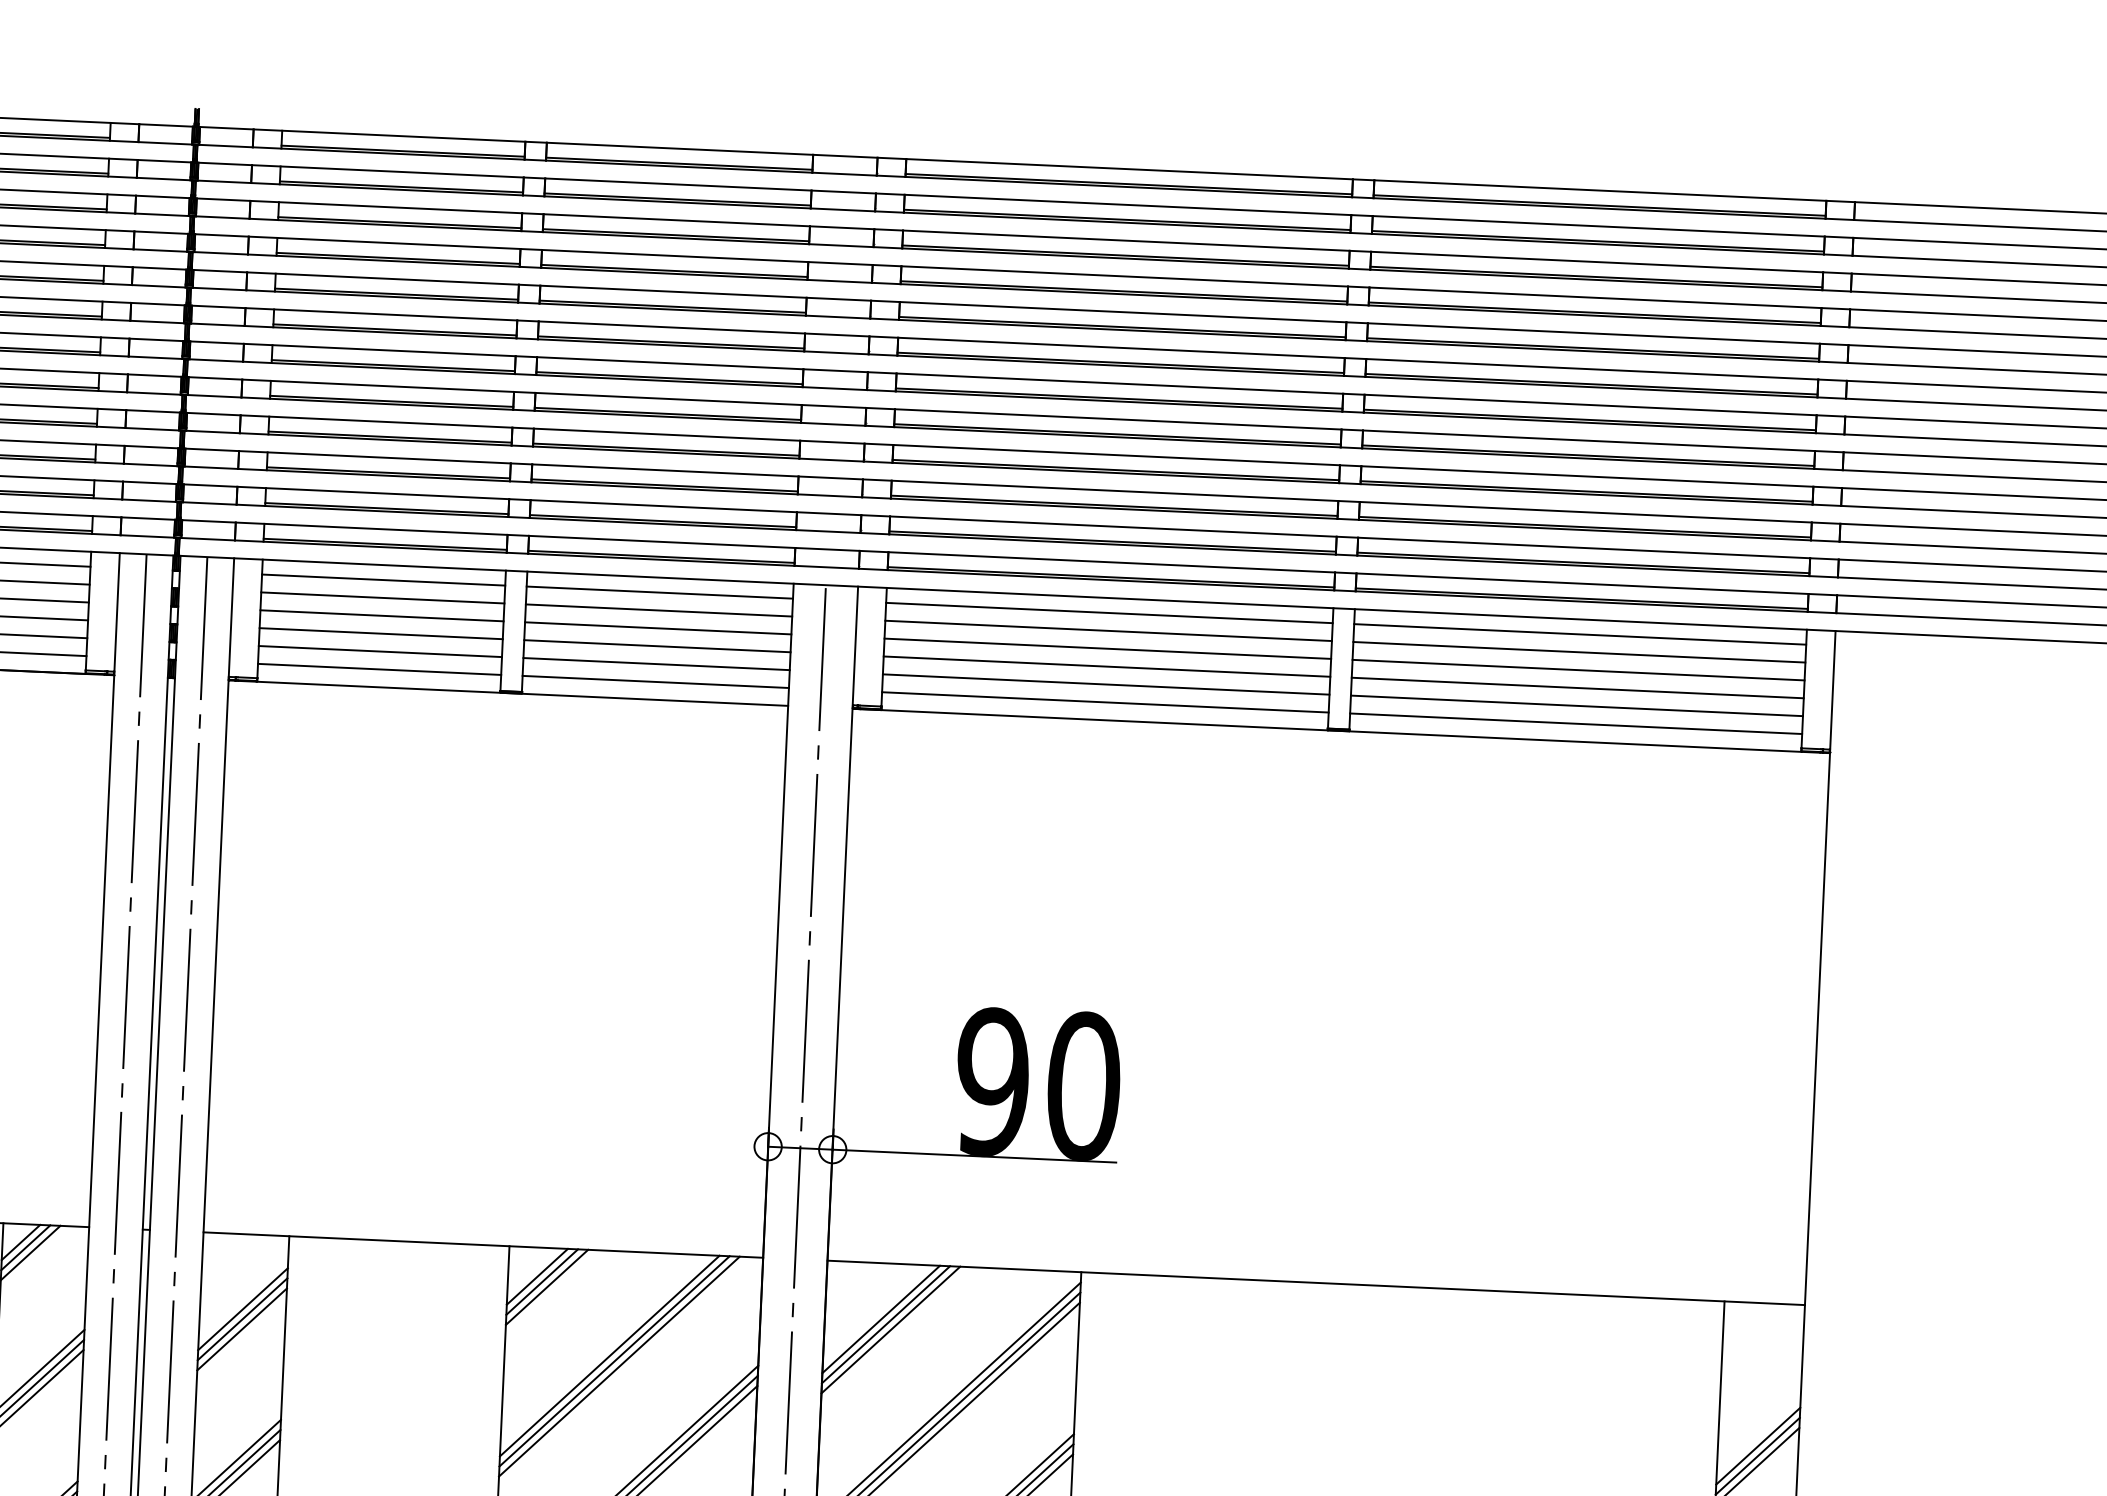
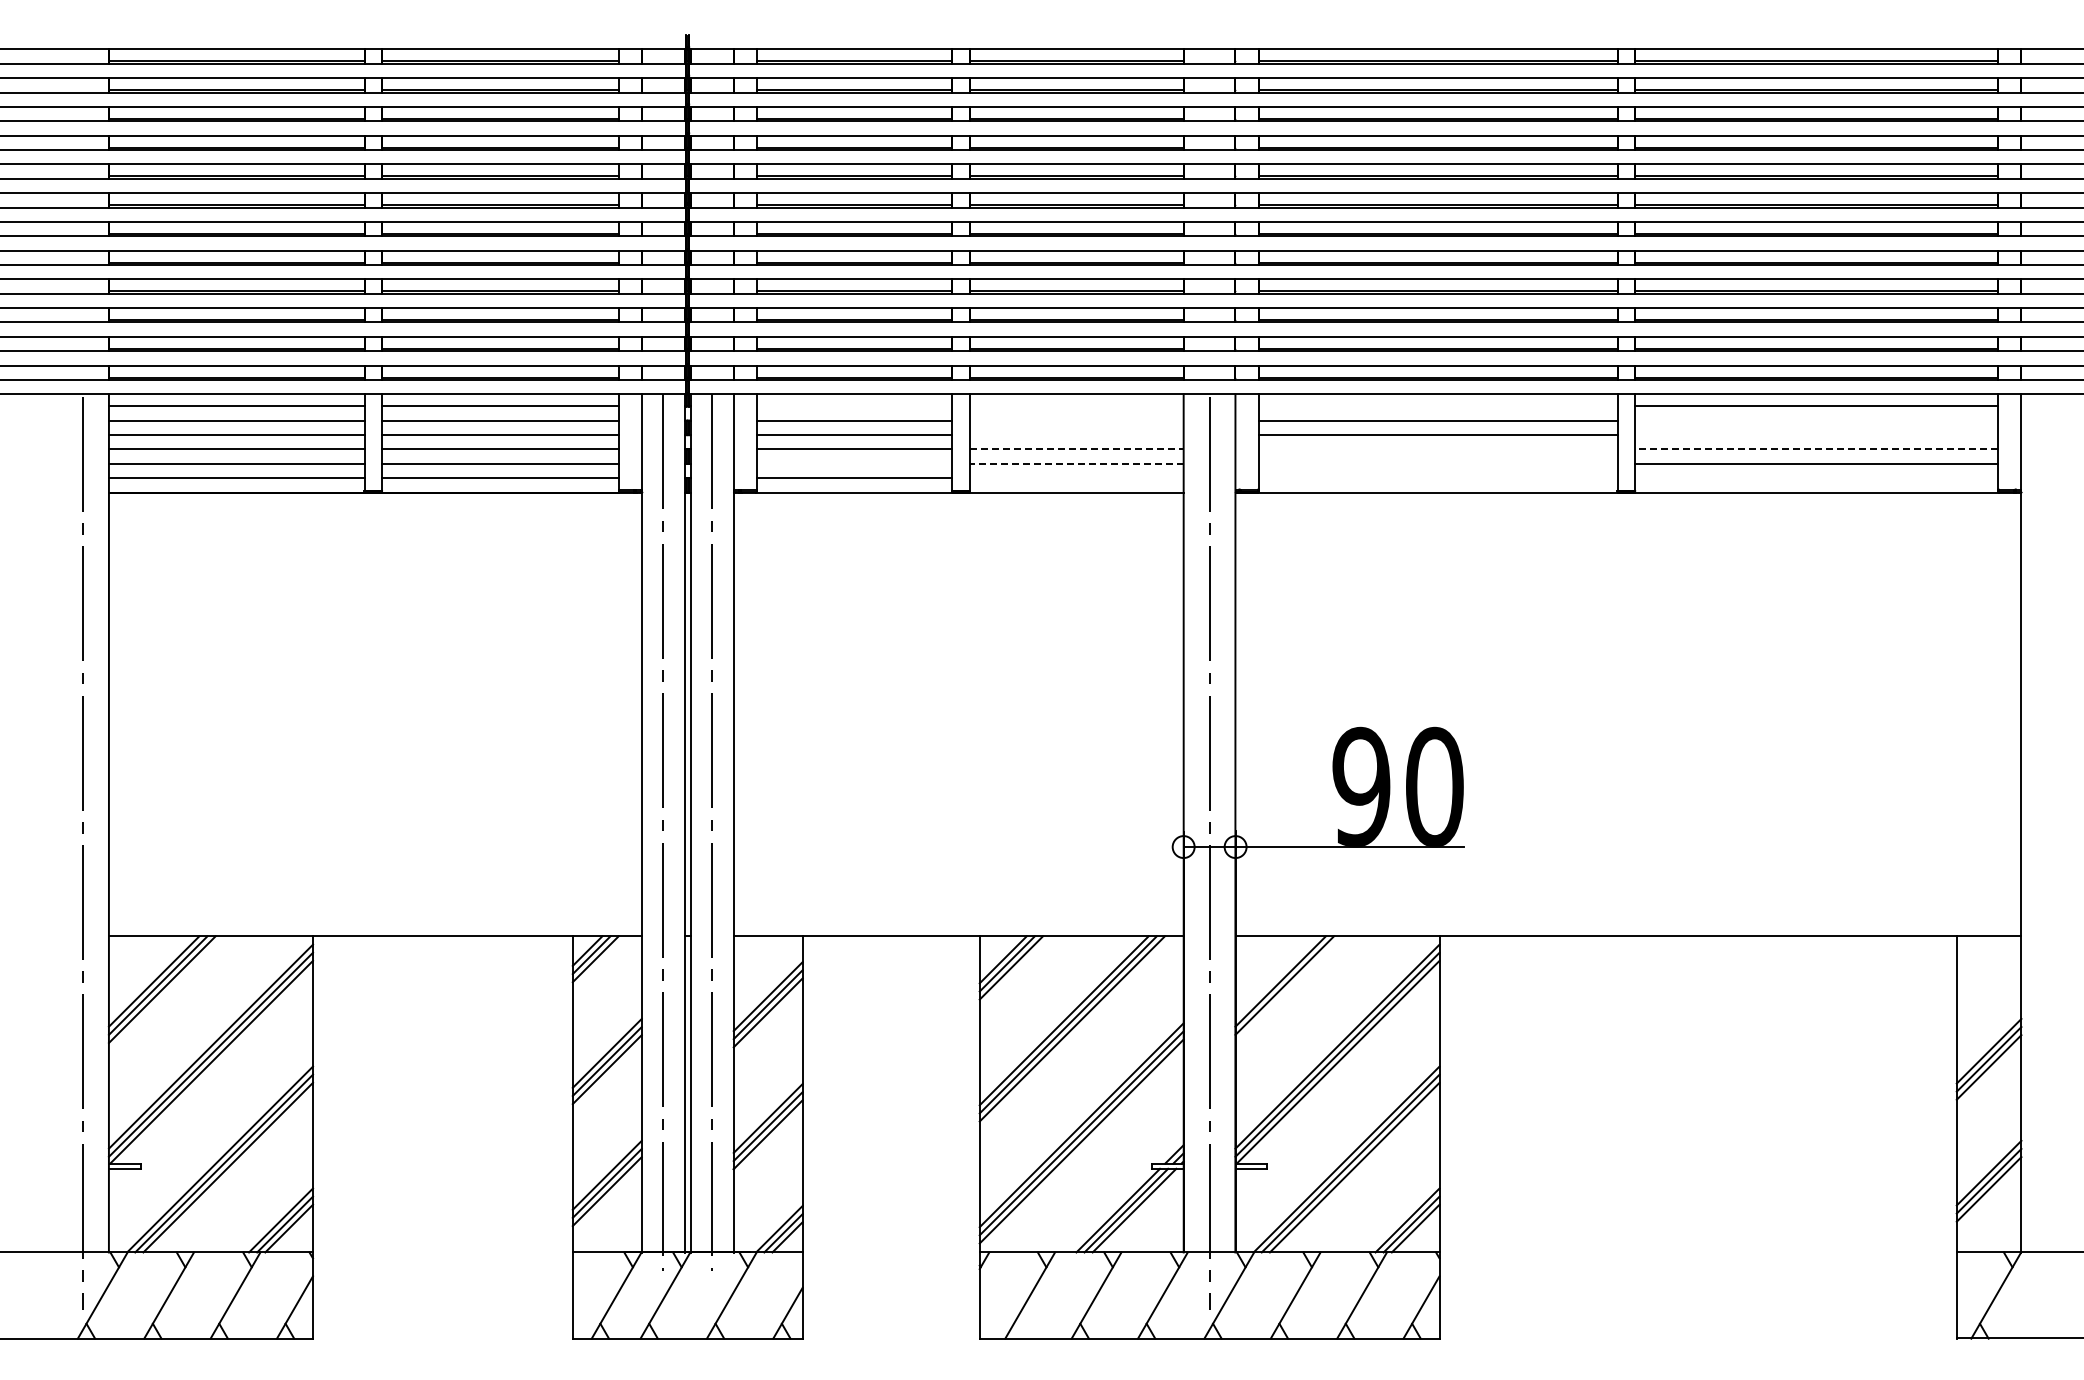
line: (383, 580) -> (854, 406), removed
line: (659, 592) -> (1076, 406), removed
line: (658, 610) -> (1076, 420), removed
line: (1108, 613) -> (1437, 406), removed
line: (658, 628) -> (1076, 435), removed
line: (658, 646) -> (1077, 449), solid -> dashed
line: (380, 651) -> (854, 463), removed
line: (1579, 652) -> (1816, 420), removed
line: (656, 663) -> (1076, 463), solid -> dashed
line: (1106, 666) -> (1437, 449), removed
line: (1578, 670) -> (1816, 435), removed
line: (655, 682) -> (1076, 478), removed
line: (1105, 684) -> (1437, 463), removed
line: (1577, 688) -> (1816, 449), solid -> dashed
line: (1104, 702) -> (1437, 478), removed
line: (1575, 724) -> (1816, 478), removed
line: (890, 1329) -> (1288, 989), removed

